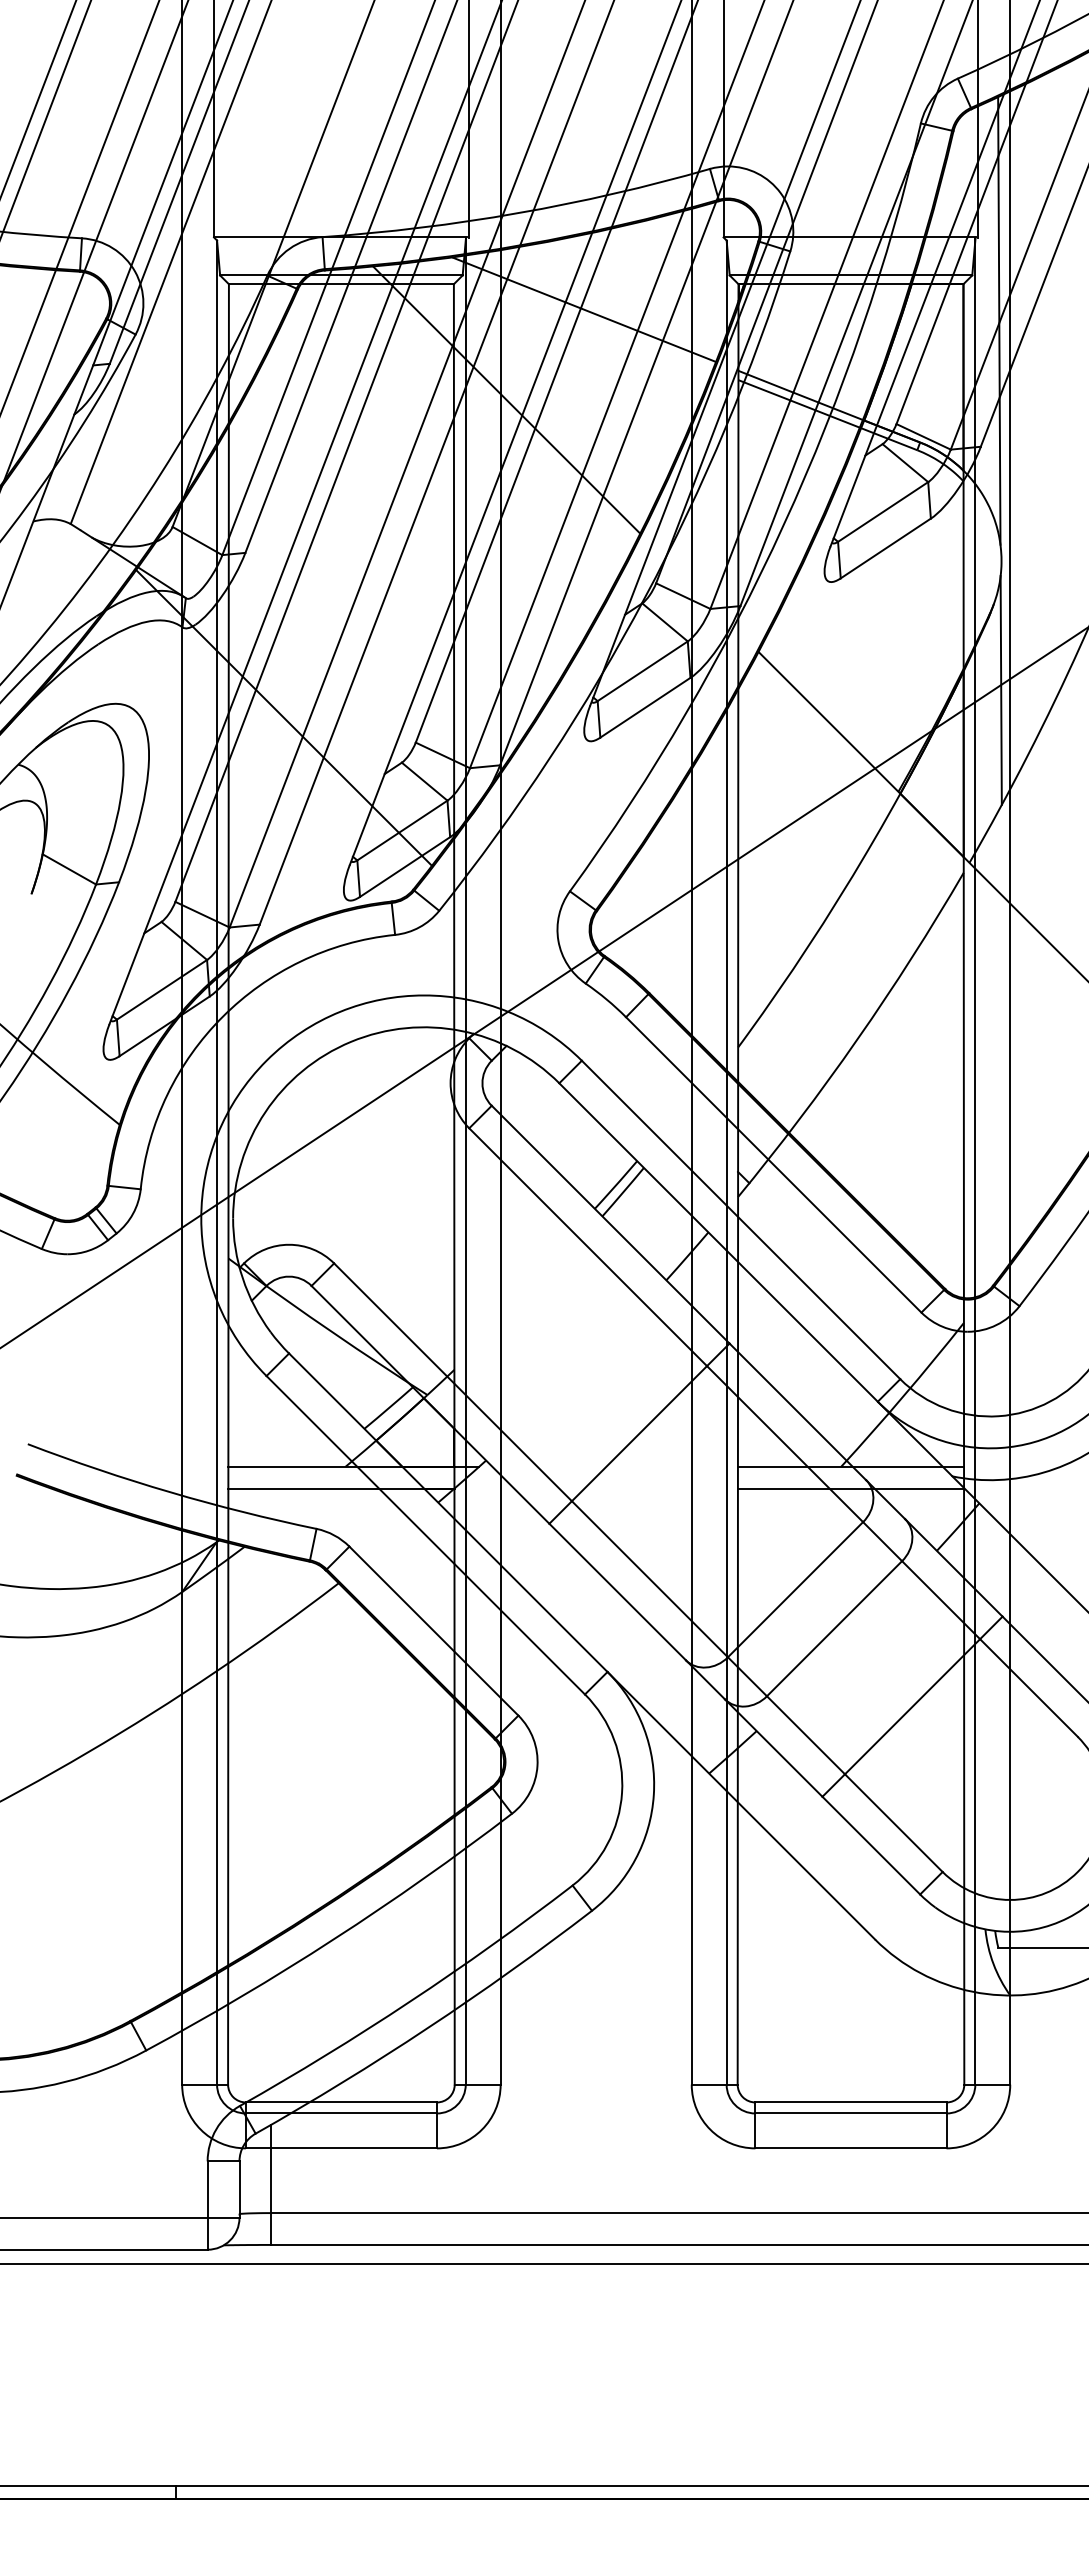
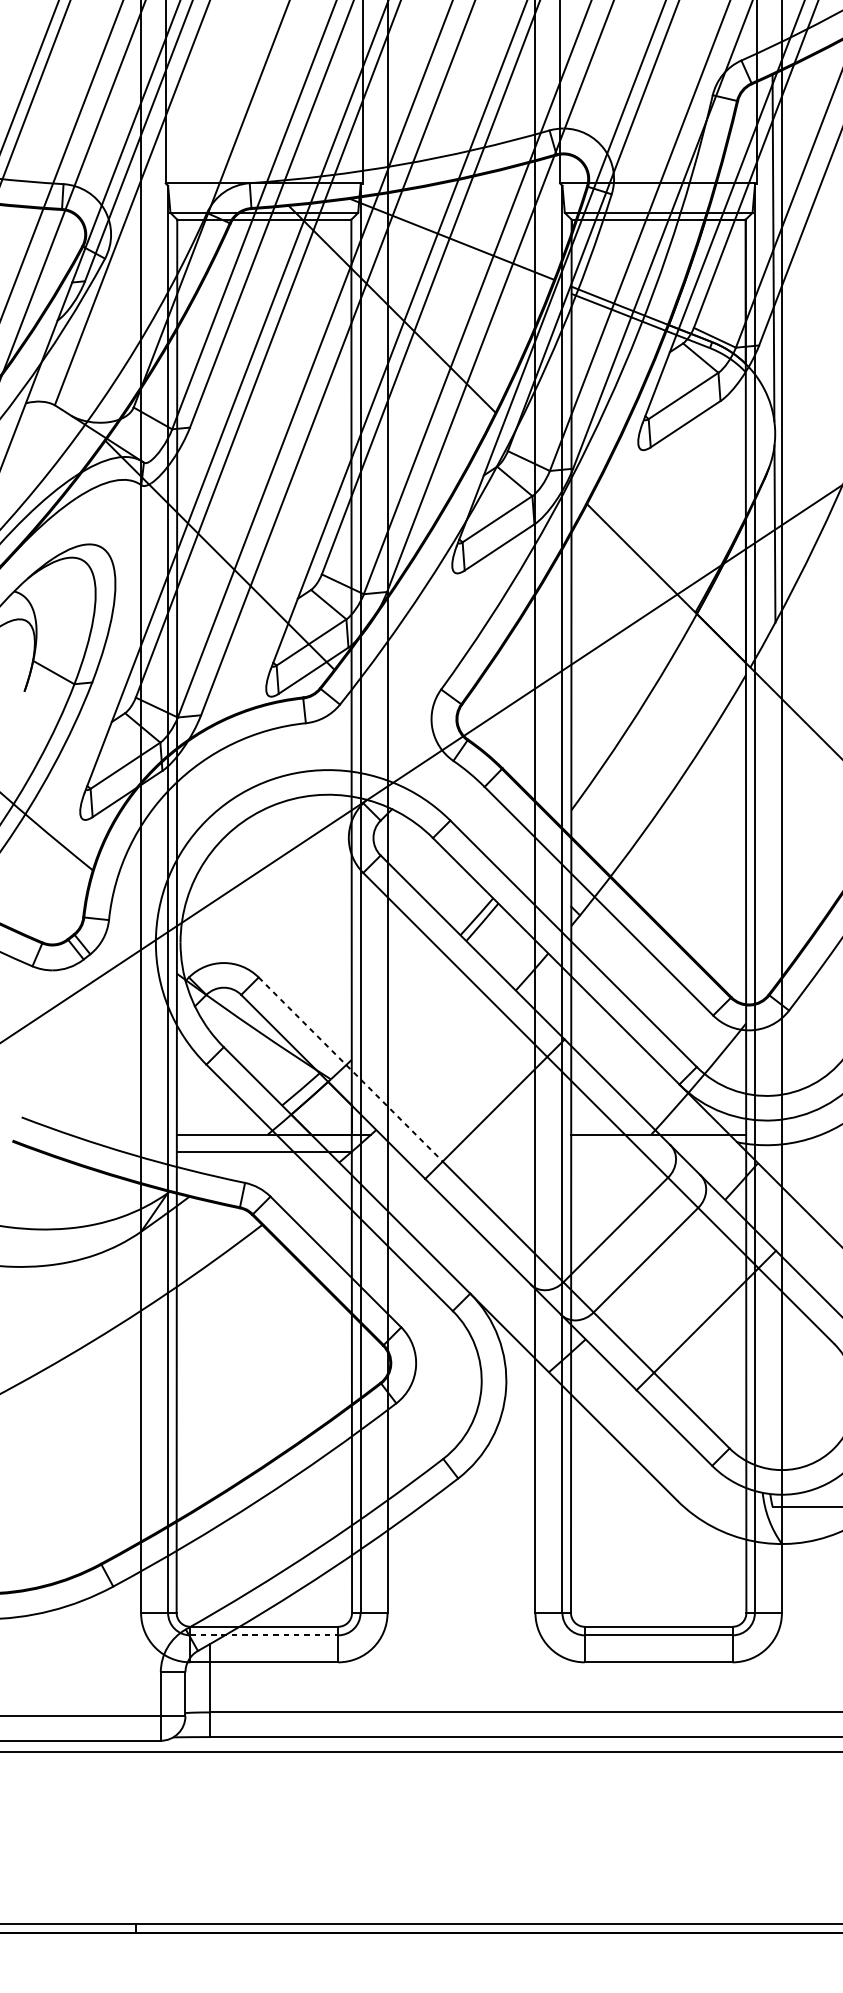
line: (453, 1382) -> (351, 1069), solid -> dashed
line: (850, 1489) -> (658, 1152), removed
line: (341, 2113) -> (264, 1635), solid -> dashed

